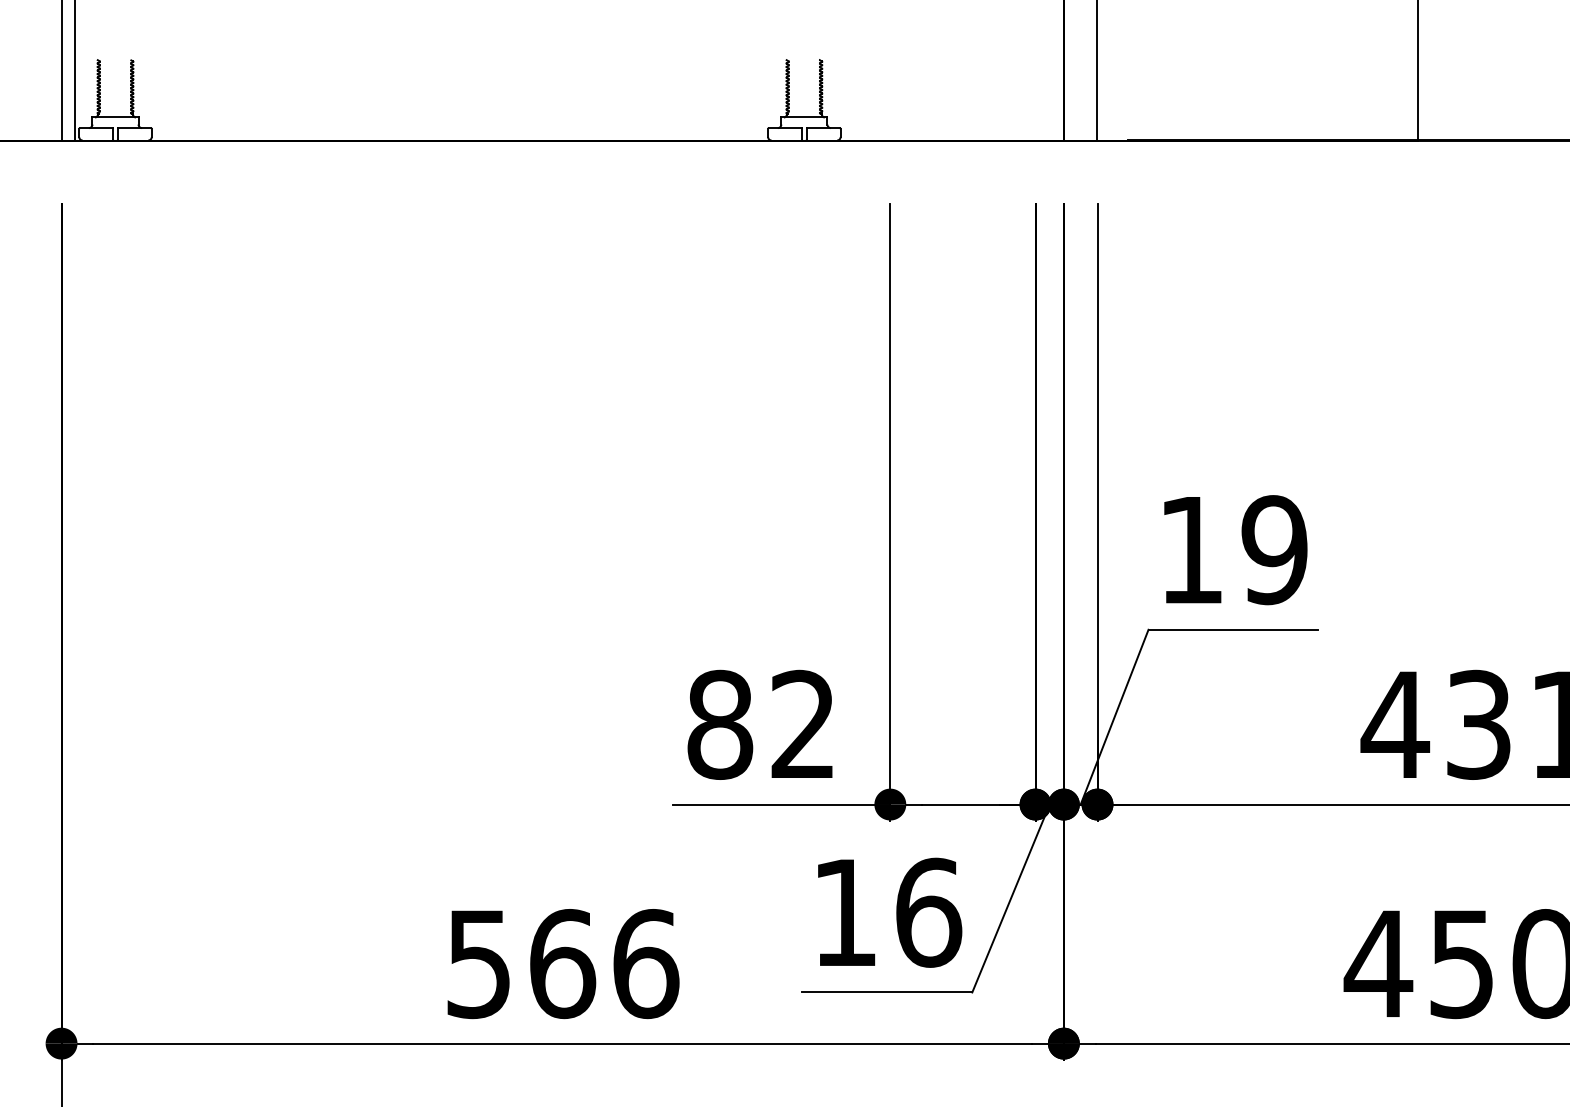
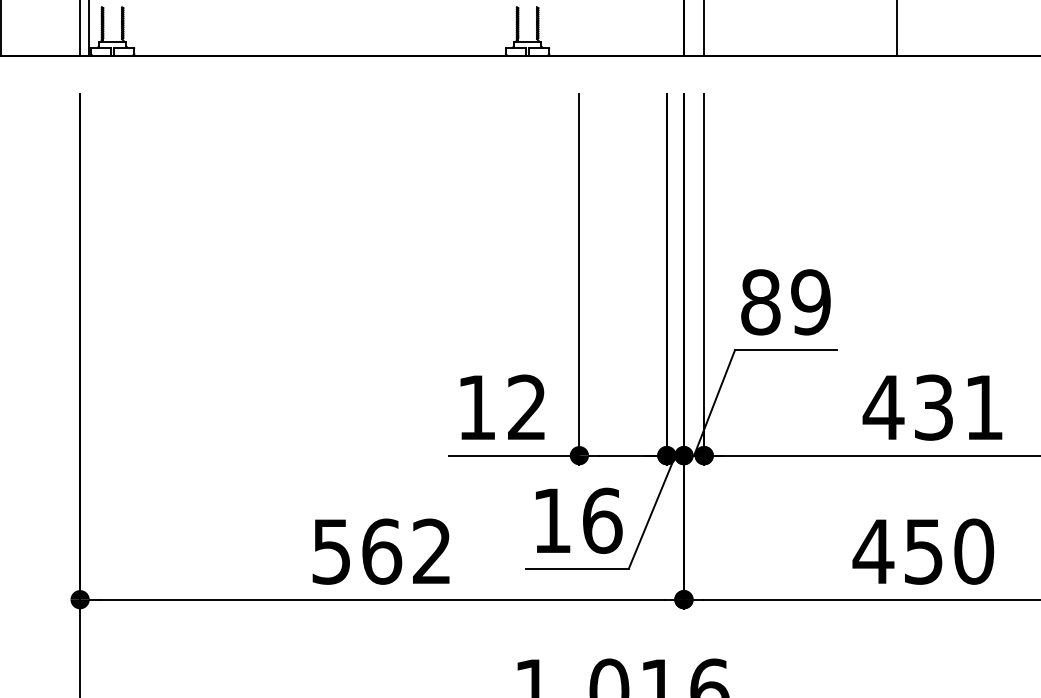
text: (1190, 550) -> (760, 302), 19 -> 89
text: (719, 724) -> (476, 407), 82 -> 12
text: (646, 963) -> (432, 551), 566 -> 562

